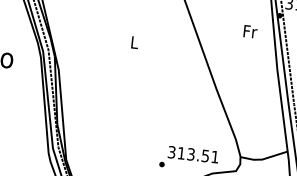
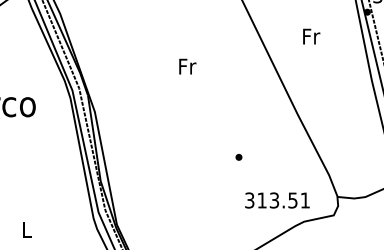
text: (250, 31) -> (311, 36), moved
text: (134, 42) -> (187, 66), L -> Fr
part: (161, 164) -> (238, 157), moved

